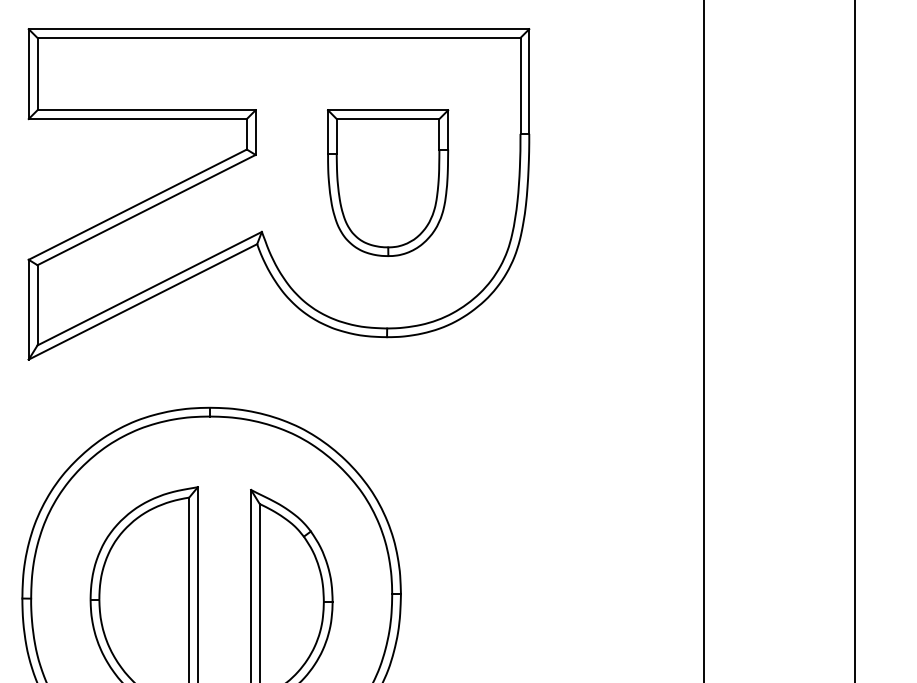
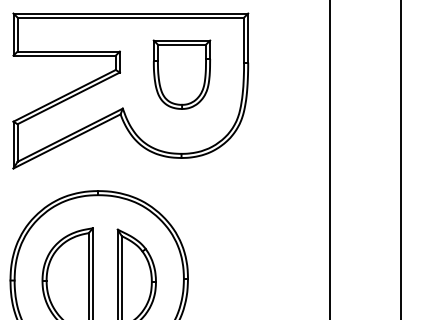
part: (387, 182) -> (181, 74), moved

